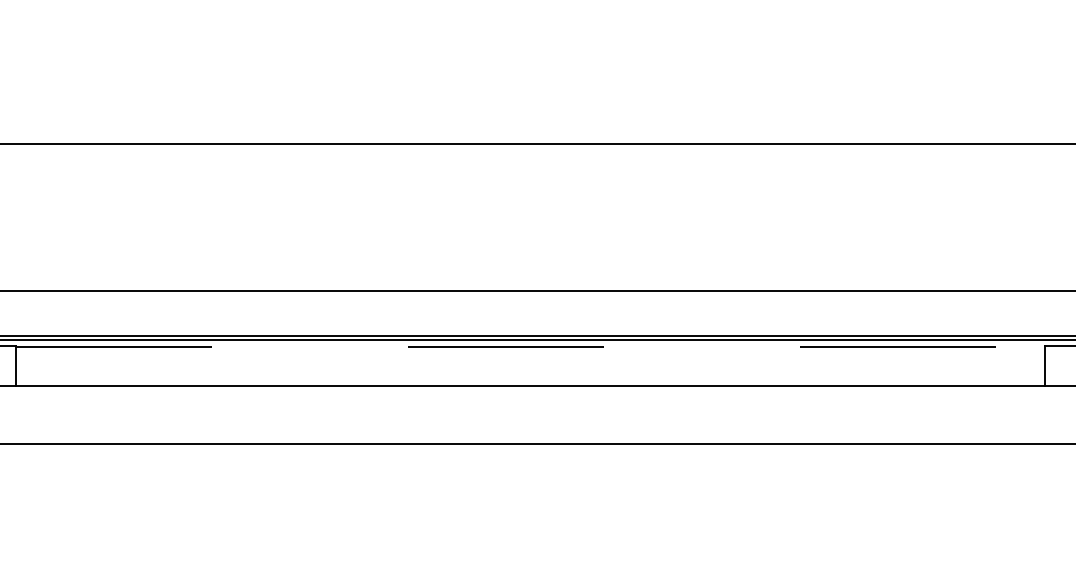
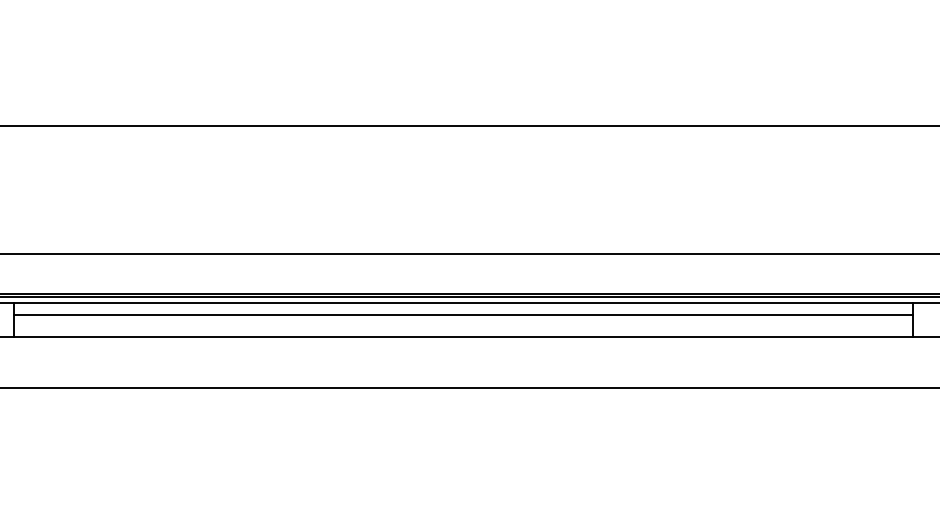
line: (530, 347) -> (463, 303), dashed -> solid
line: (529, 360) -> (462, 315), added

